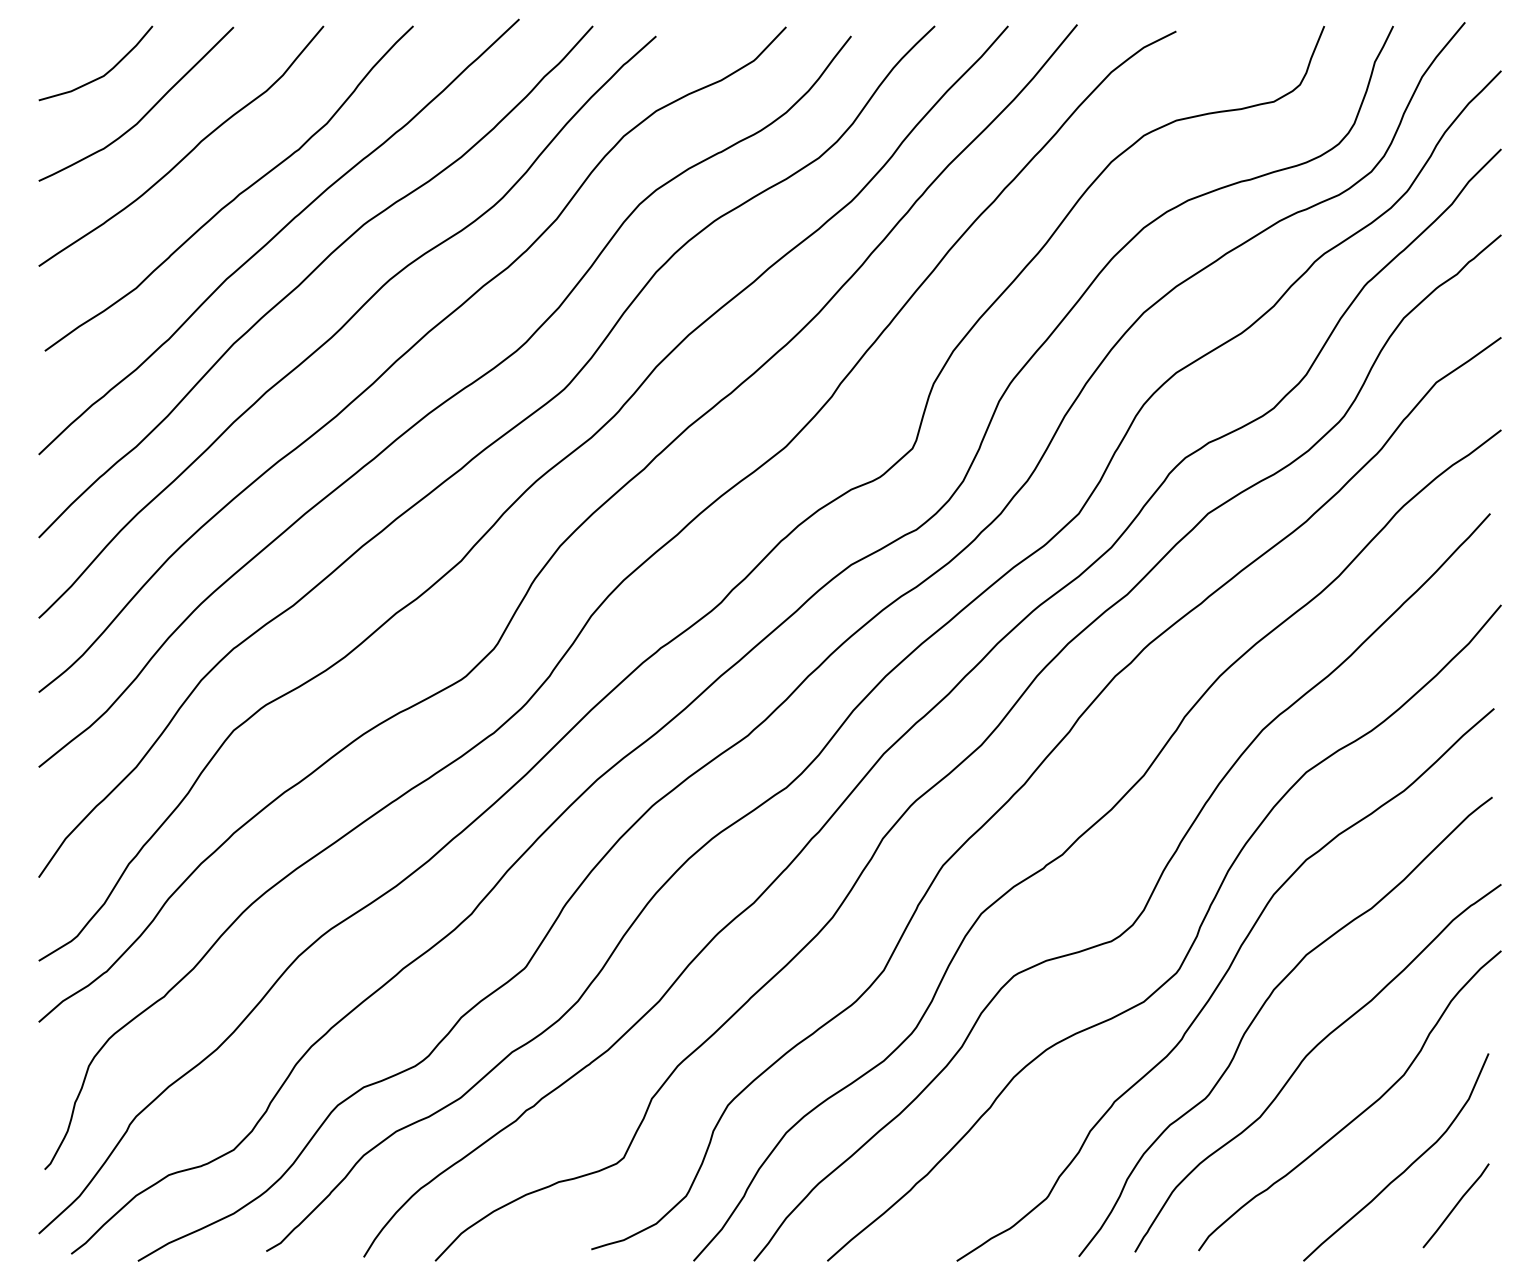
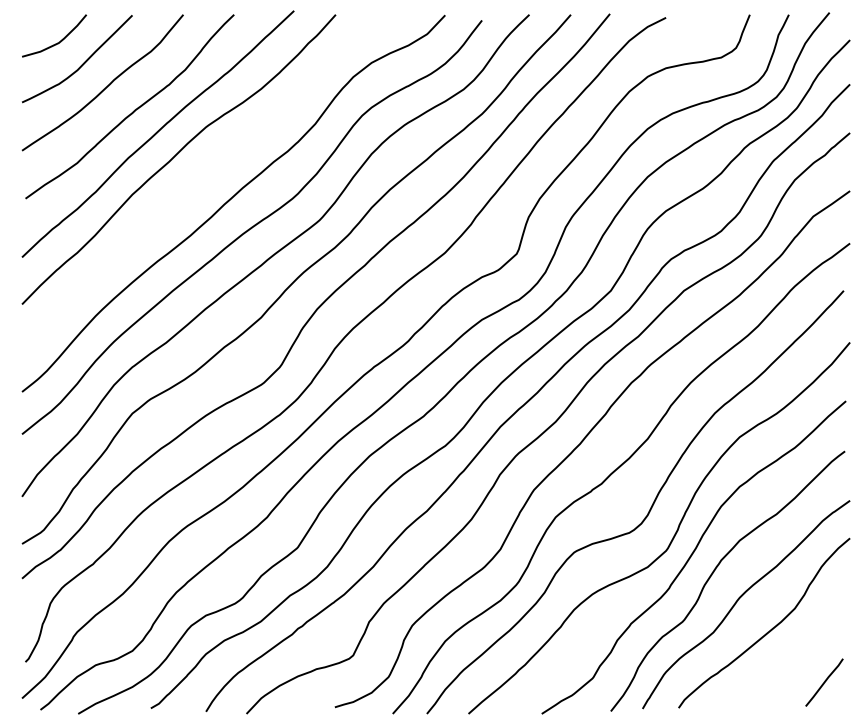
curve: (345, 325) -> (195, 184), removed
curve: (1406, 1166) -> (796, 660), removed

